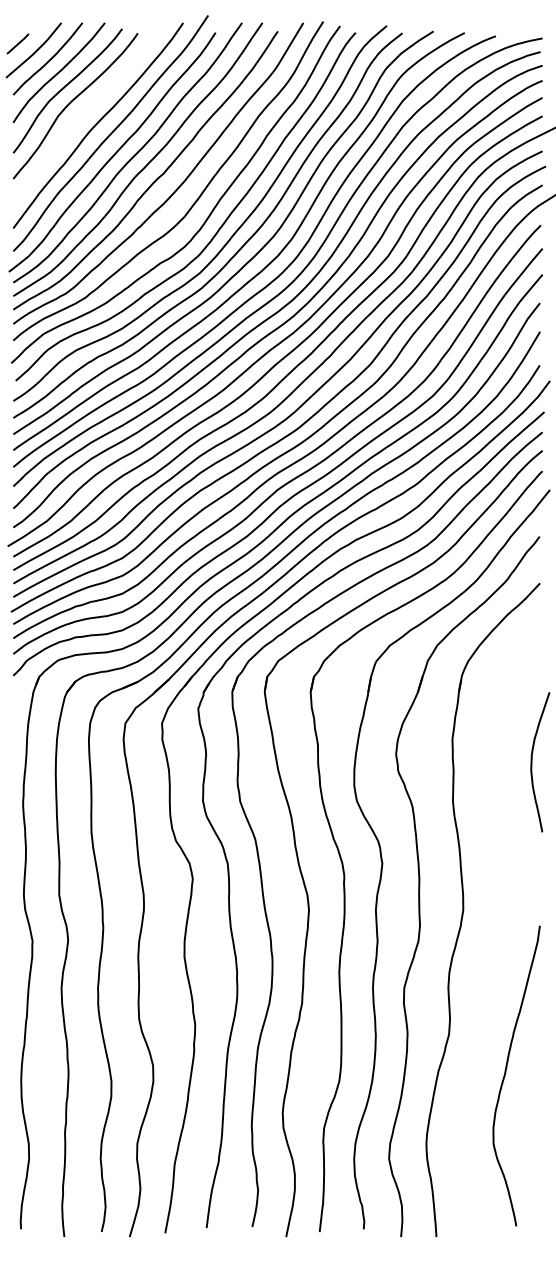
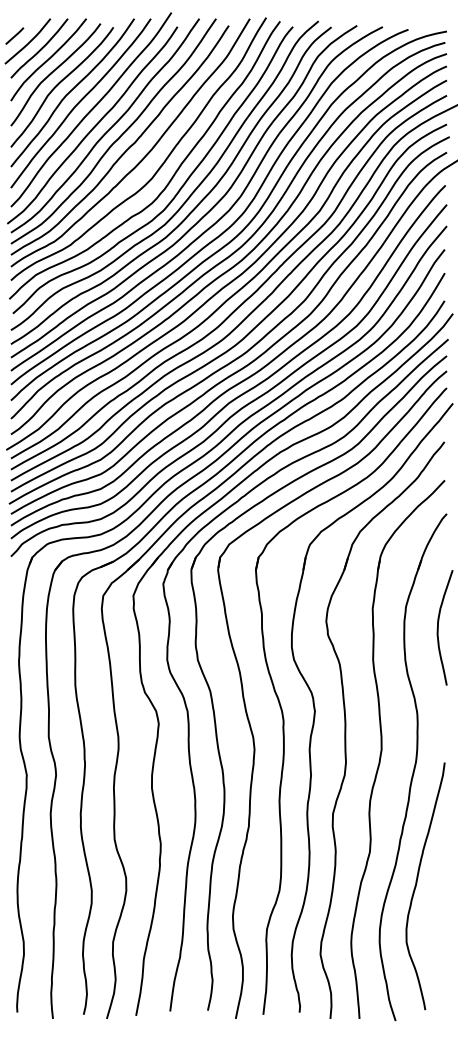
curve: (86, 111) -> (71, 91), added
part: (500, 931) -> (412, 767), added

